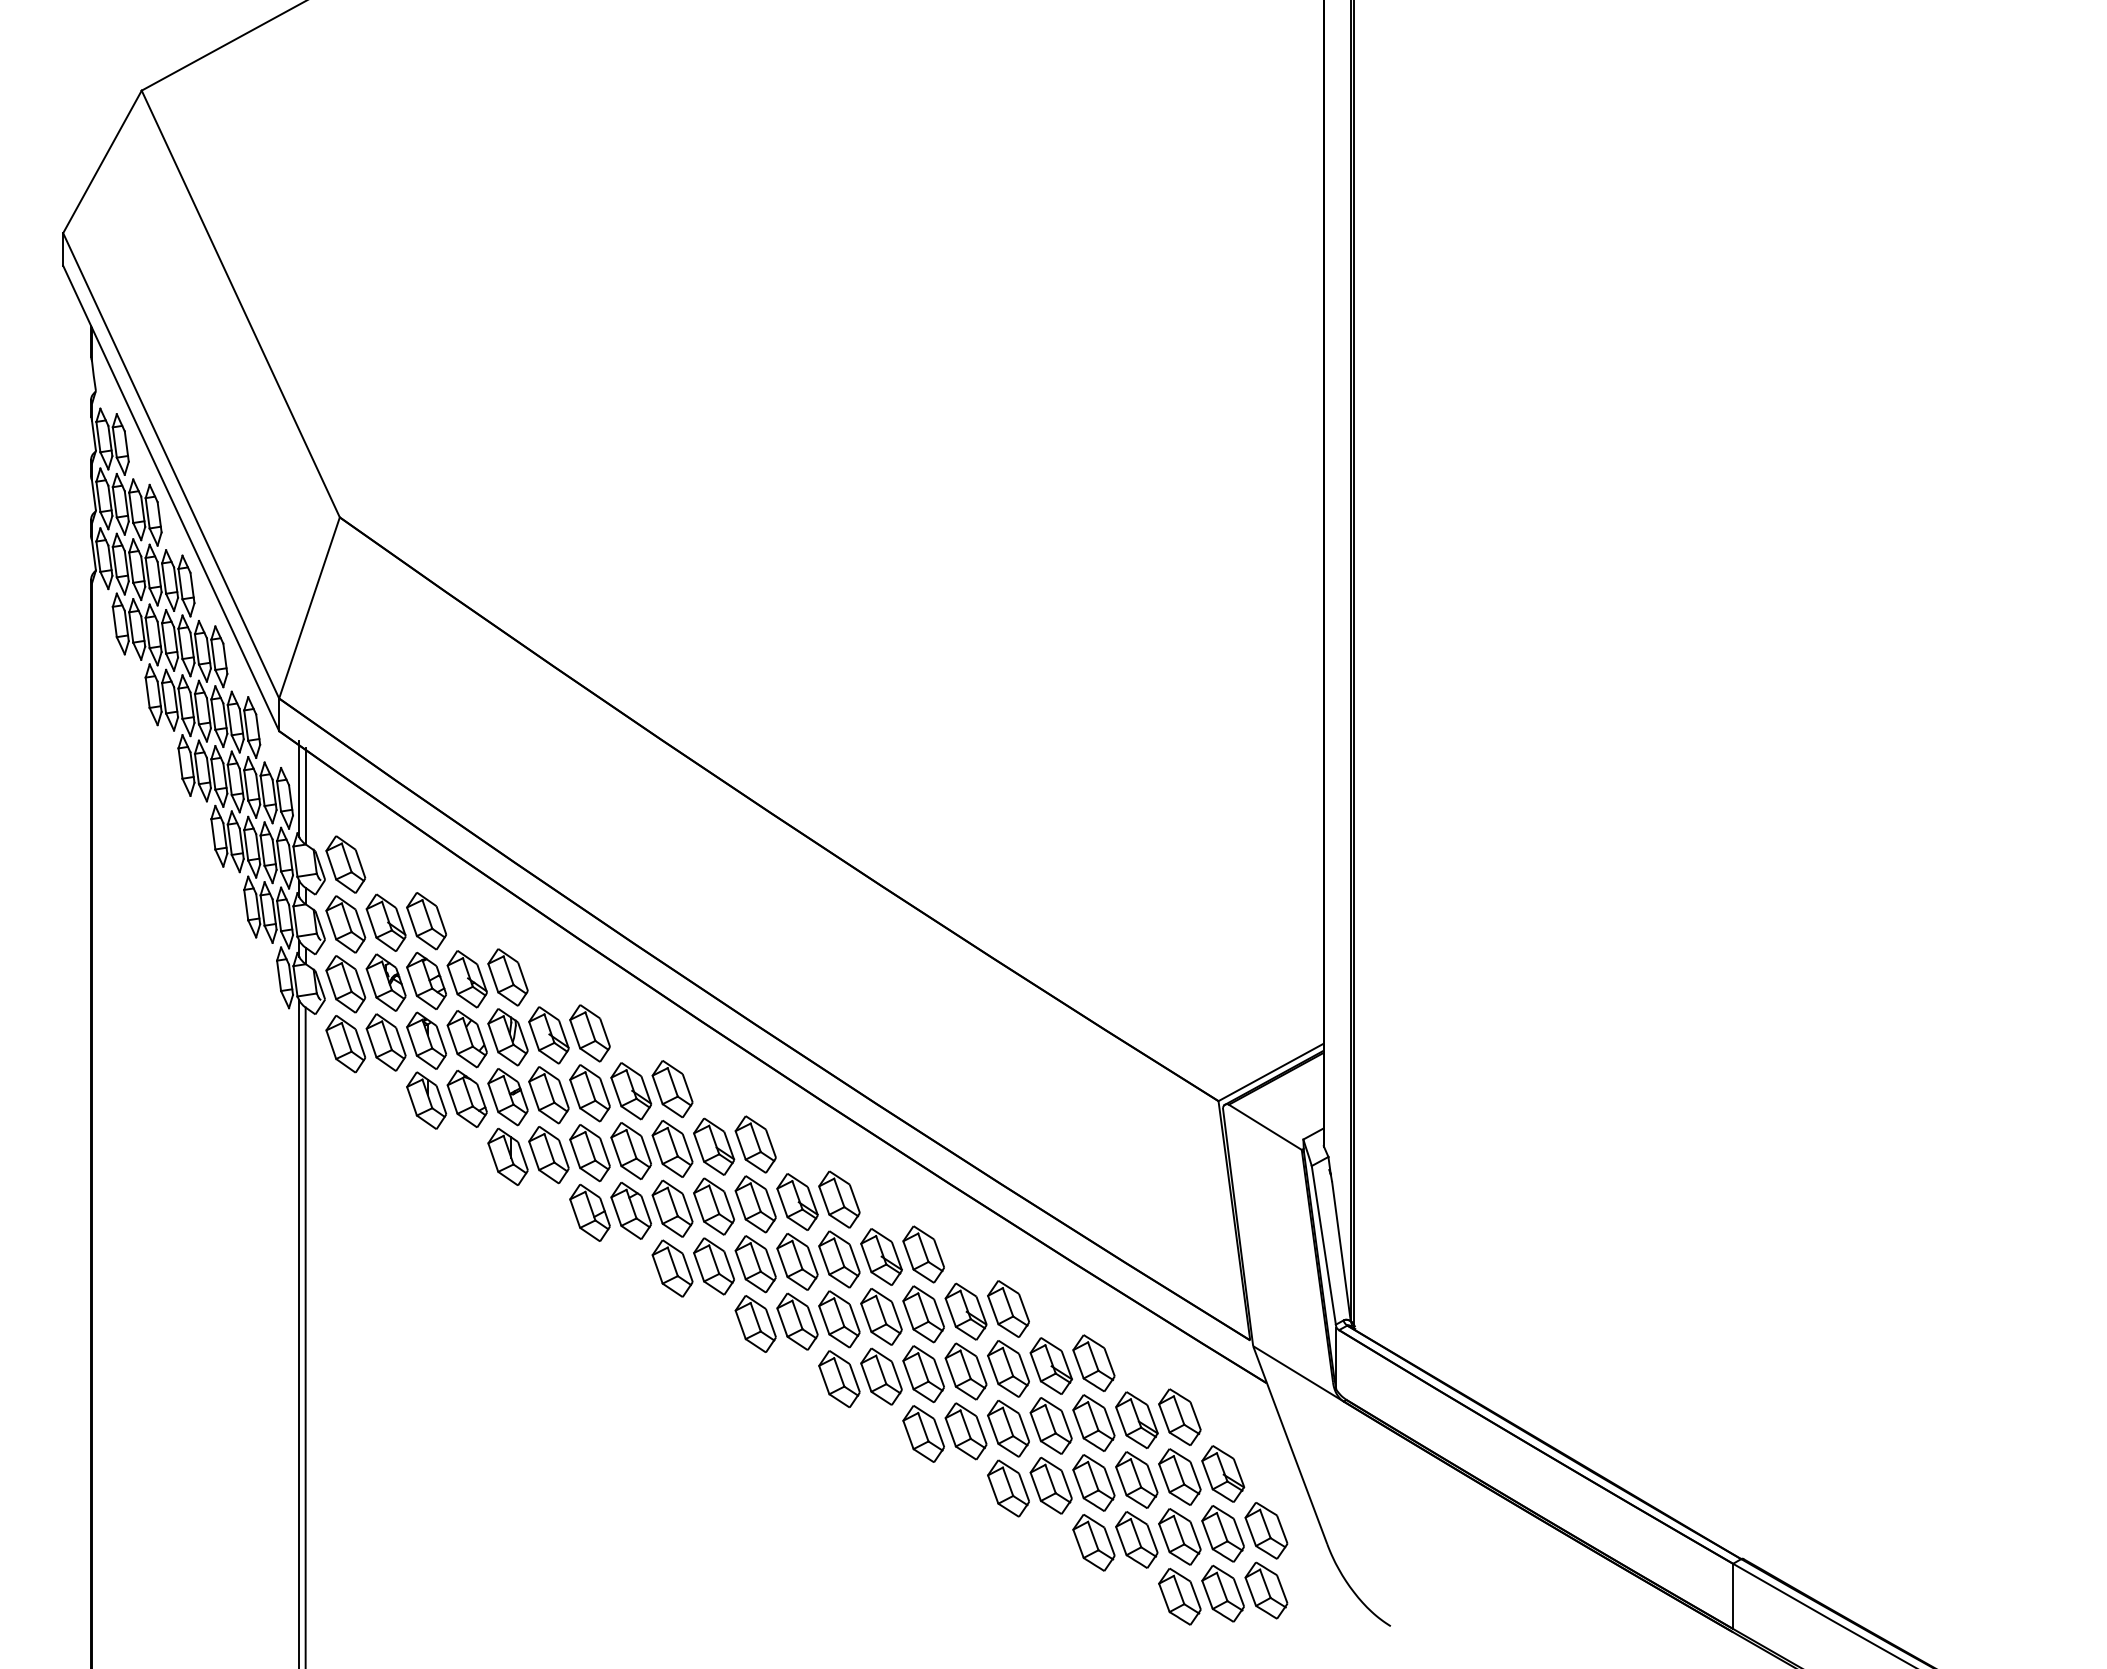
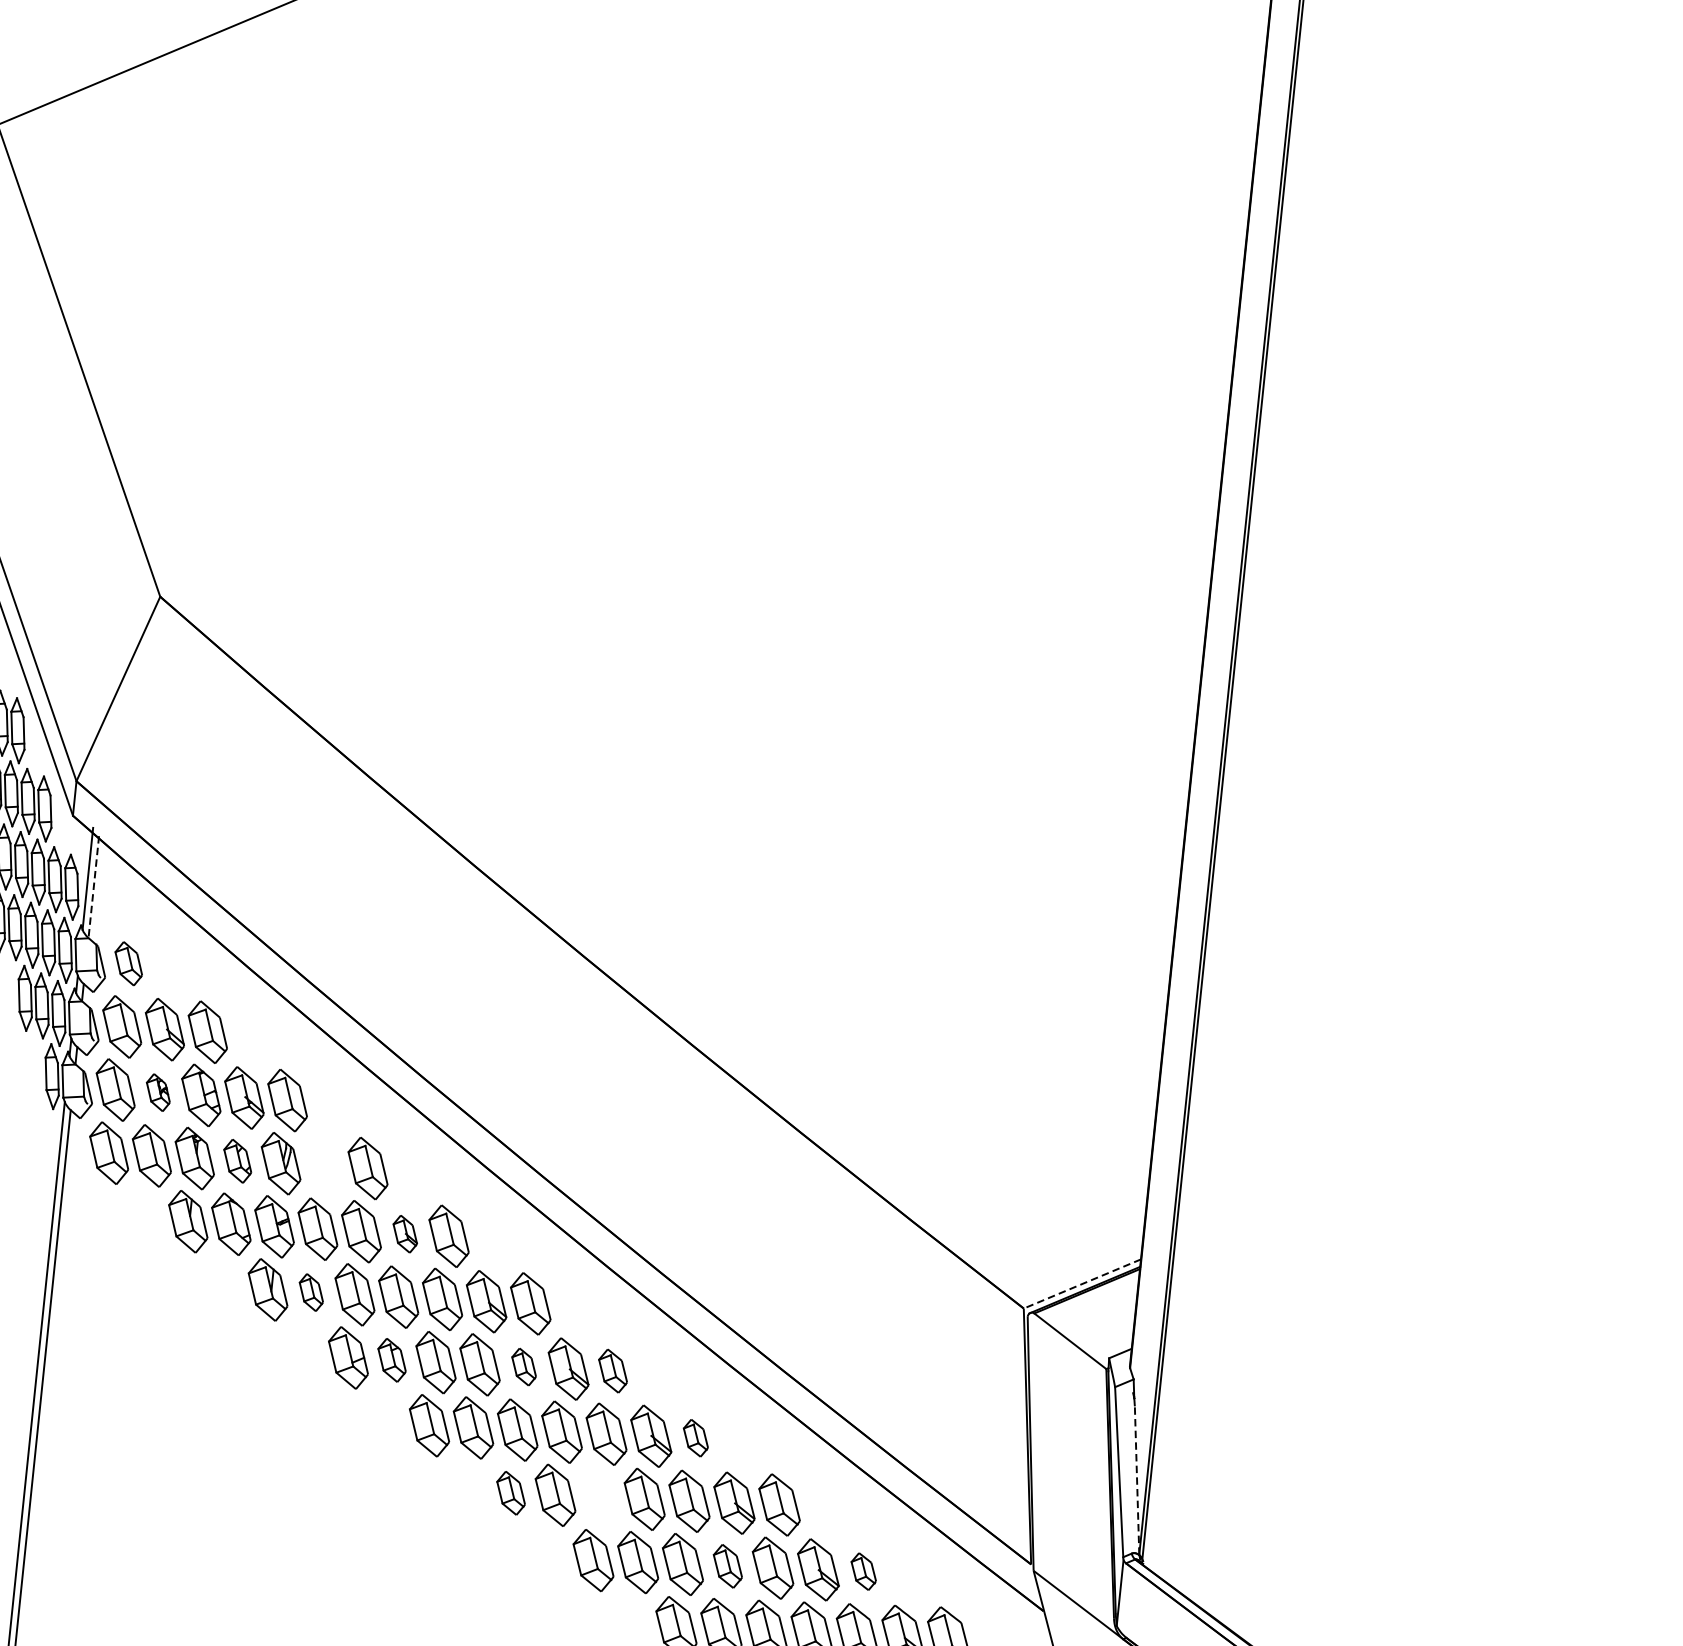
line: (305, 796) -> (93, 887), solid -> dashed
part: (345, 864) -> (128, 963), size x0.7
part: (385, 982) -> (157, 1092), size x0.6
part: (548, 1035) -> (323, 1166), removed
part: (466, 1039) -> (236, 1161), size x0.7
line: (1271, 1072) -> (1082, 1284), solid -> dashed
part: (631, 1091) -> (405, 1234), size x0.6
part: (548, 1155) -> (310, 1292), size x0.6
part: (839, 1199) -> (613, 1370), size x0.7
part: (755, 1204) -> (523, 1367), size x0.6
part: (630, 1210) -> (391, 1359), size x0.7
line: (1341, 1251) -> (1137, 1480), solid -> dashed
part: (923, 1254) -> (695, 1438), size x0.6
part: (839, 1319) -> (600, 1497), removed
part: (755, 1323) -> (510, 1492), size x0.7
part: (1093, 1363) -> (863, 1571), size x0.6
part: (965, 1371) -> (727, 1566), size x0.7

